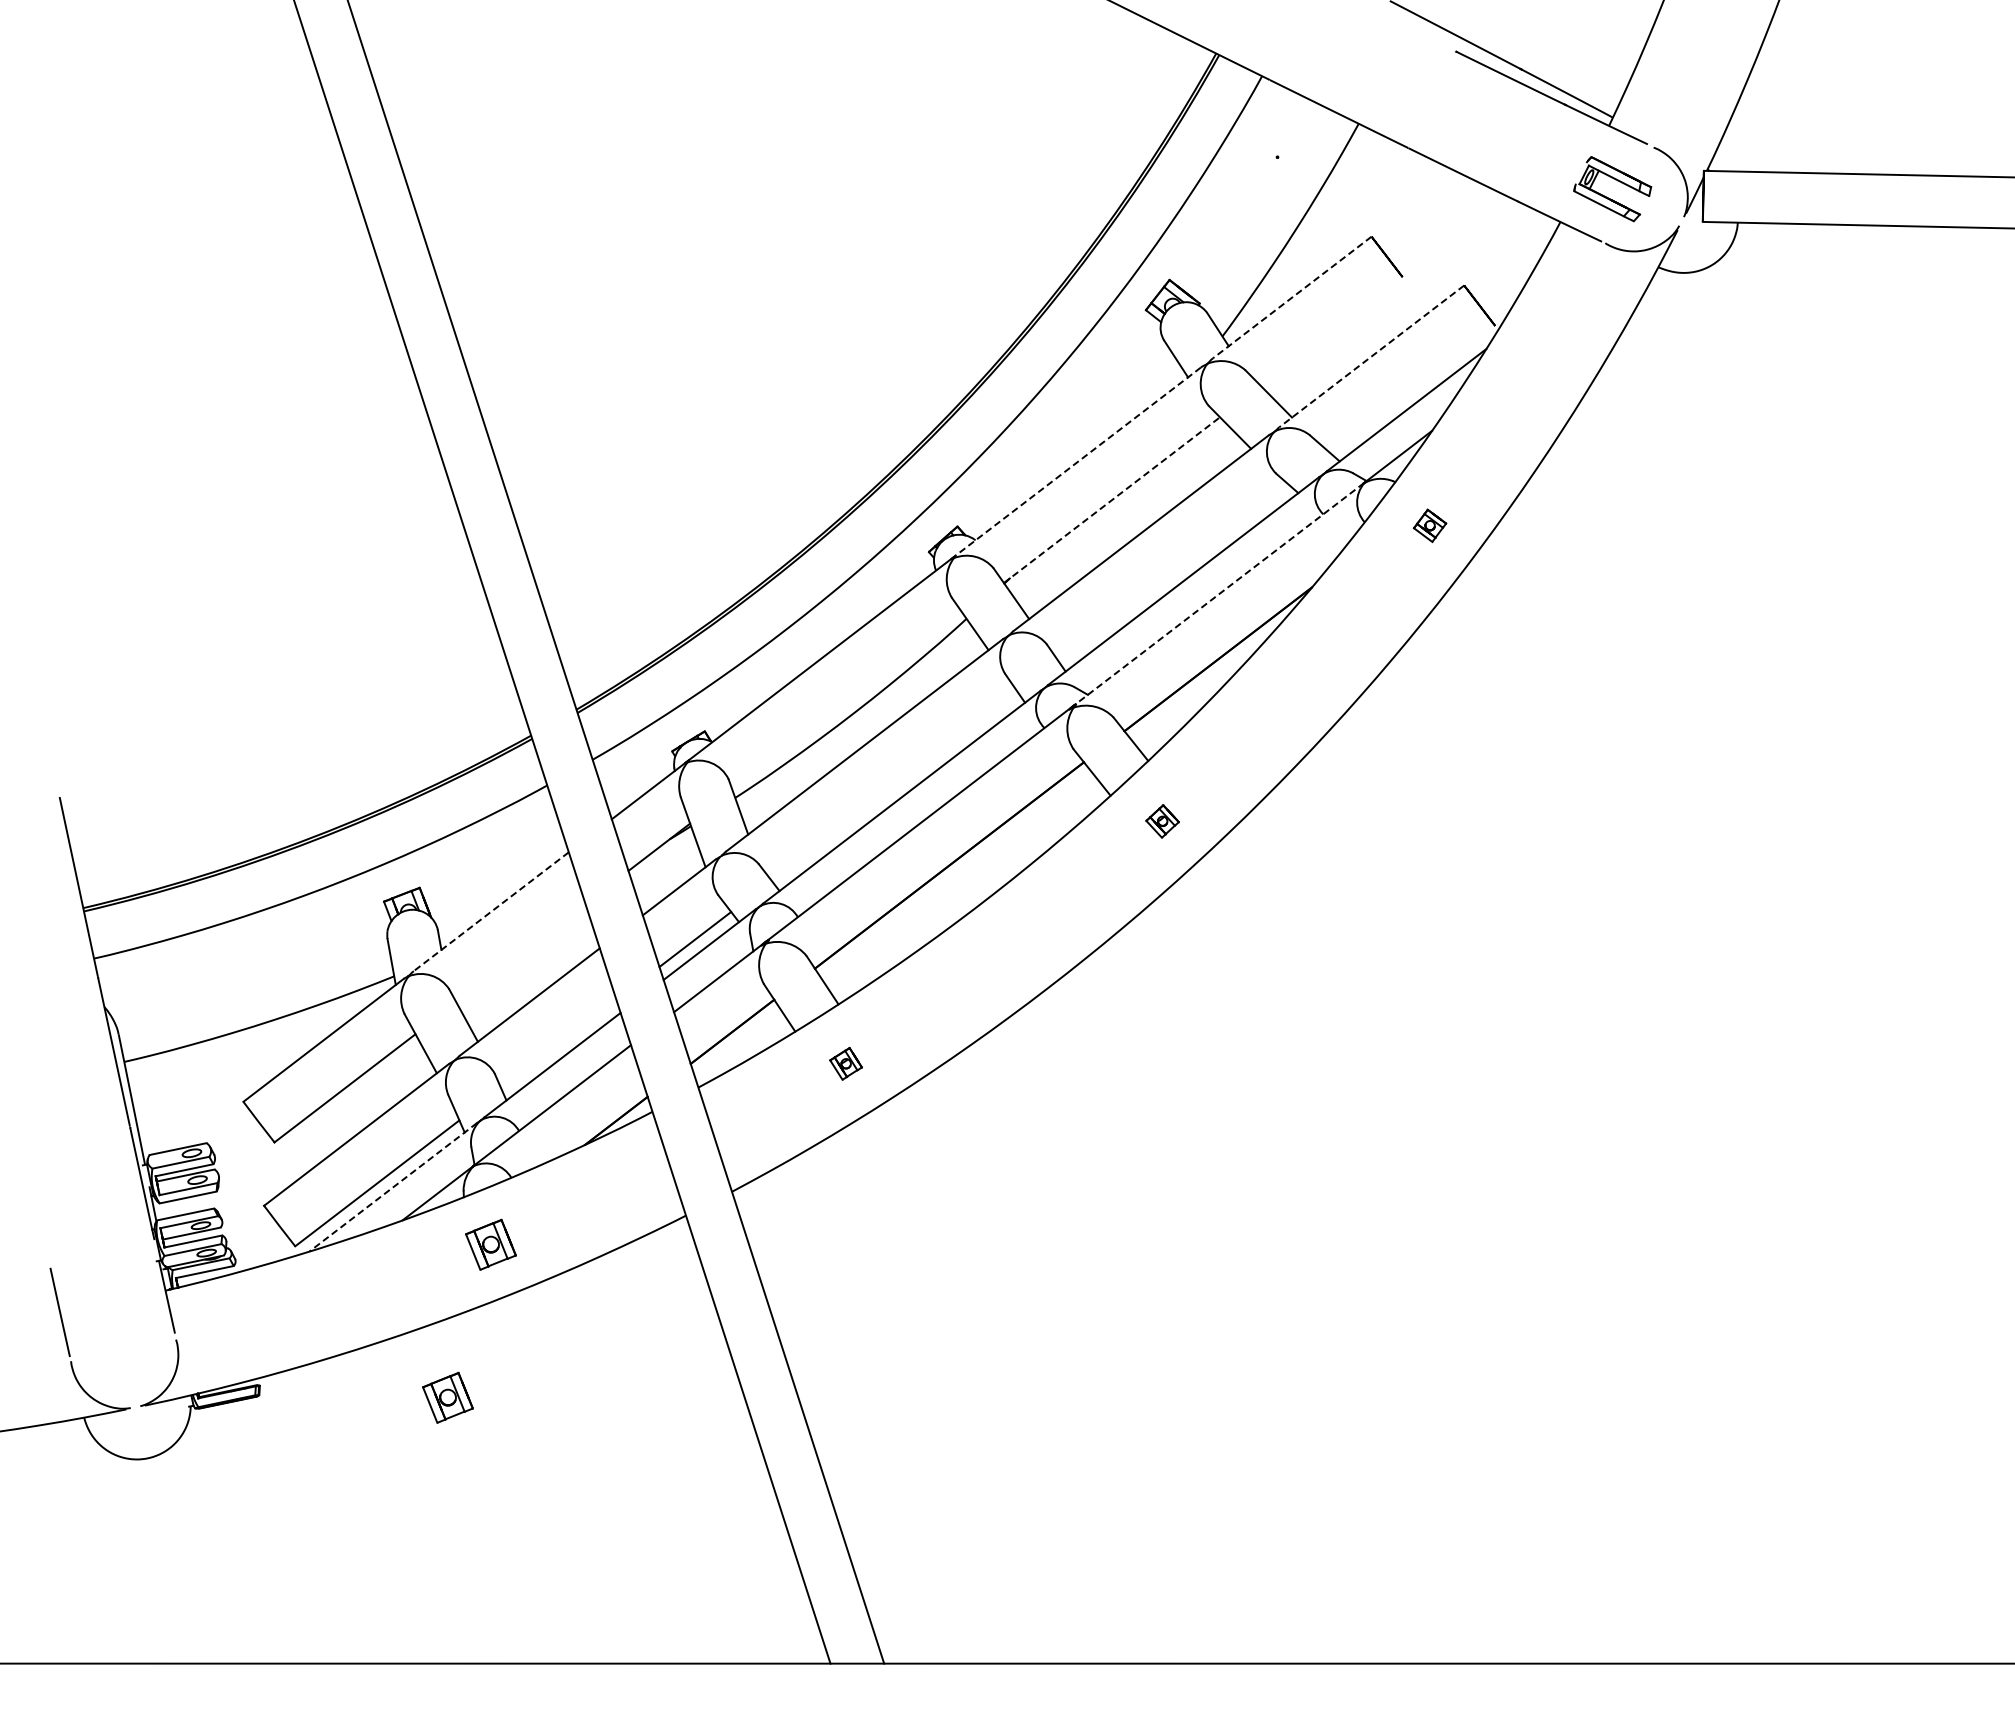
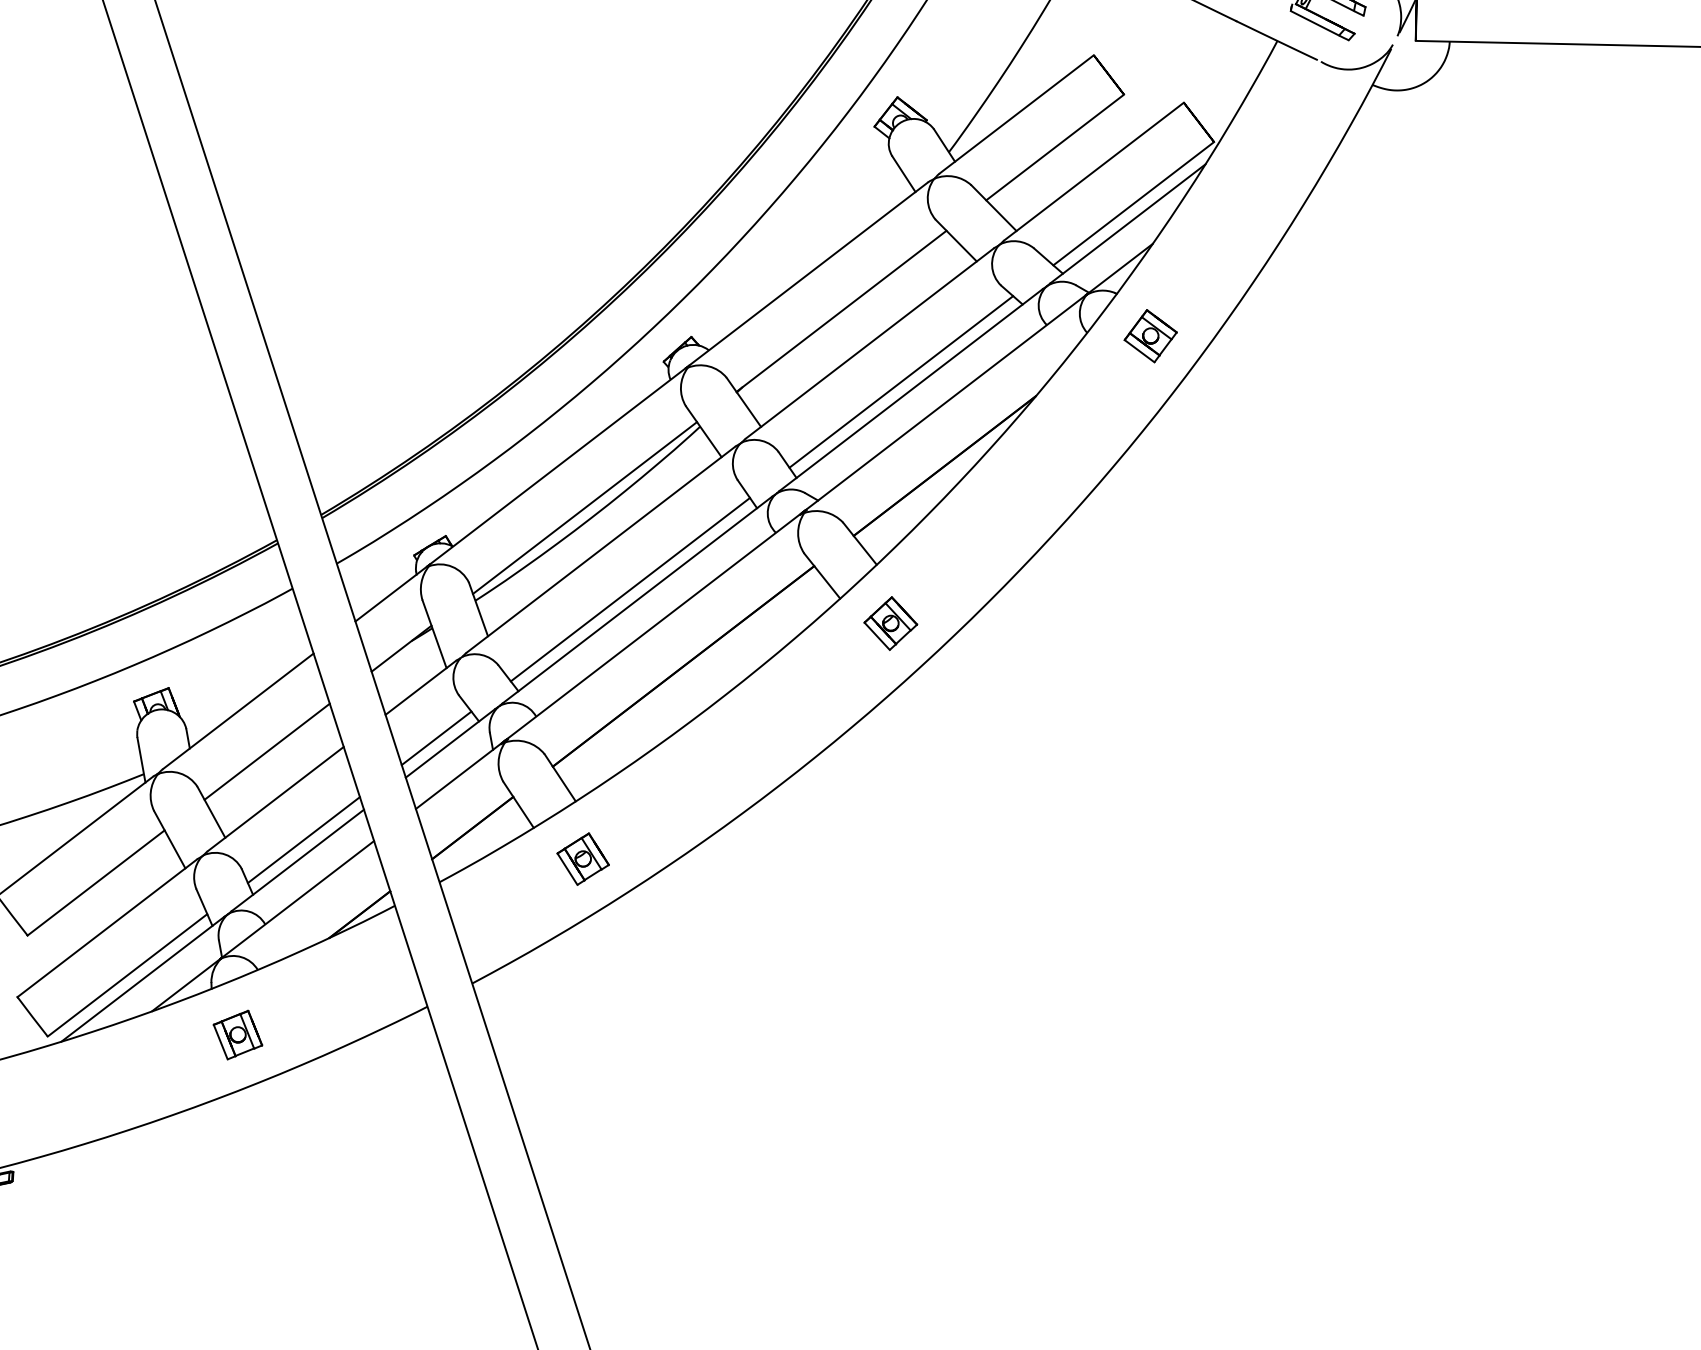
line: (1292, 297) -> (1016, 114), dashed -> solid
line: (1331, 331) -> (1054, 147), added
line: (1371, 356) -> (1093, 171), dashed -> solid
line: (1412, 389) -> (1133, 203), added
line: (1078, 461) -> (808, 273), dashed -> solid
line: (1112, 499) -> (842, 310), dashed -> solid
part: (1429, 525) -> (1150, 335), size x1.67
line: (1173, 572) -> (901, 381), added
line: (1218, 594) -> (945, 403), dashed -> solid
line: (847, 702) -> (584, 507), added
line: (894, 786) -> (630, 589), added
part: (1162, 821) -> (890, 623), size x1.67
line: (491, 911) -> (238, 711), dashed -> solid
line: (520, 952) -> (266, 750), added
line: (558, 1044) -> (303, 840), added
part: (845, 1063) -> (582, 858), size x1.67
line: (393, 1187) -> (143, 979), dashed -> solid
part: (447, 1397) -> (195, 1183), removed

